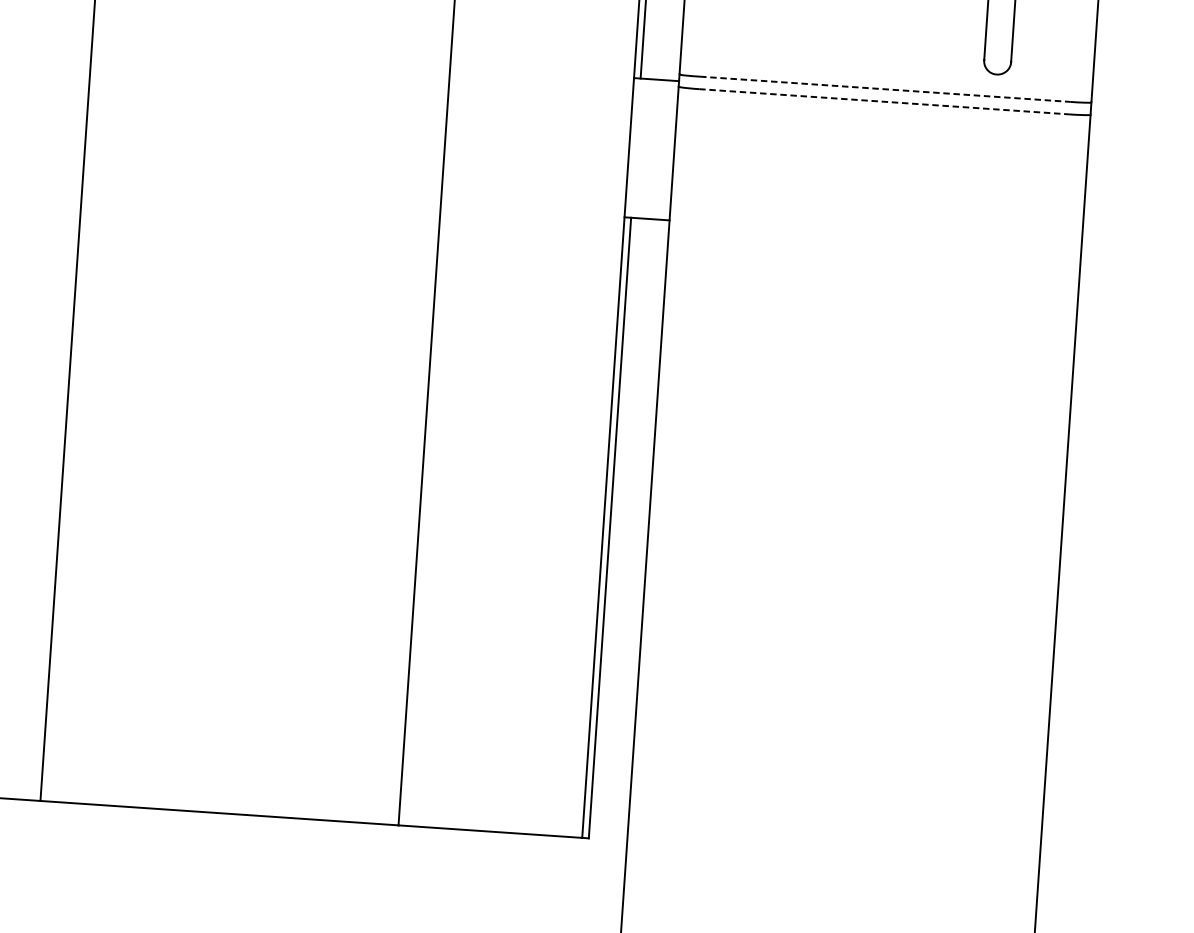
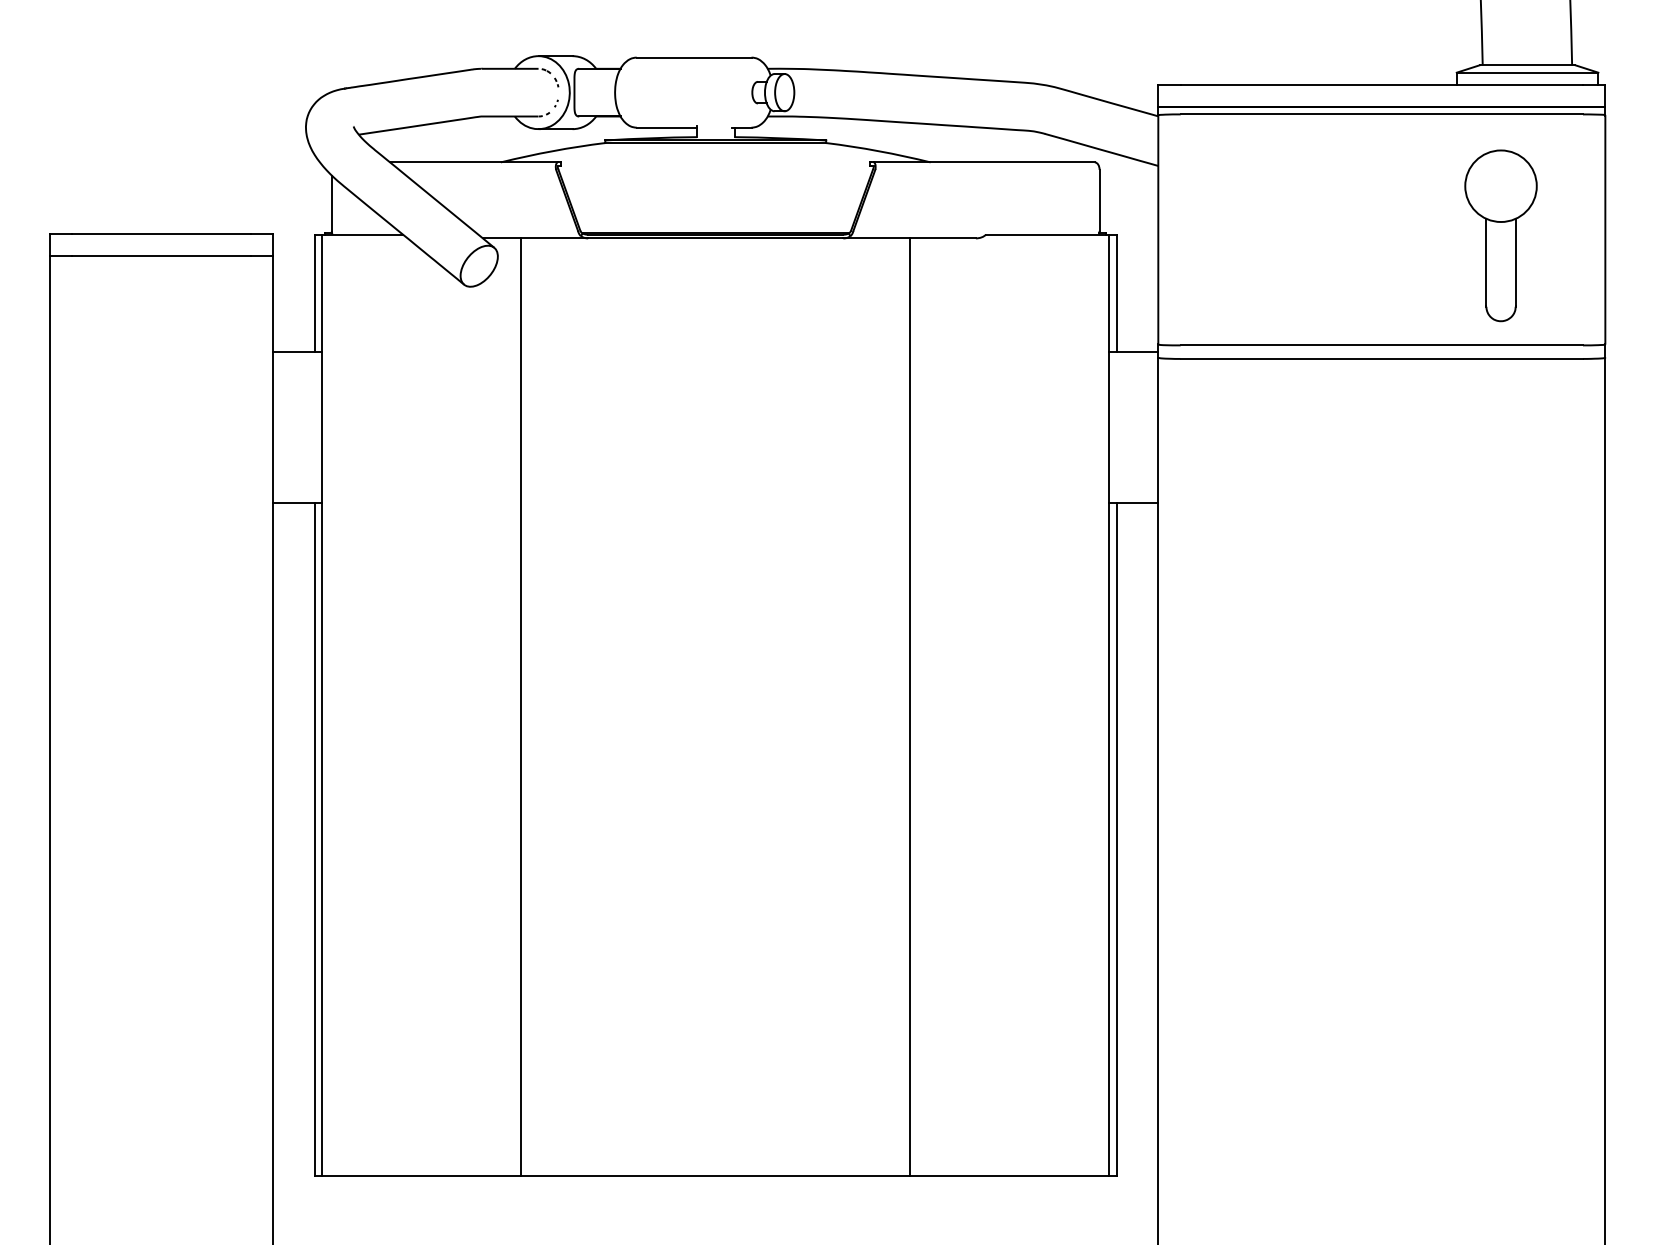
line: (886, 89) -> (1382, 345), dashed -> solid
line: (885, 101) -> (1382, 358), dashed -> solid

